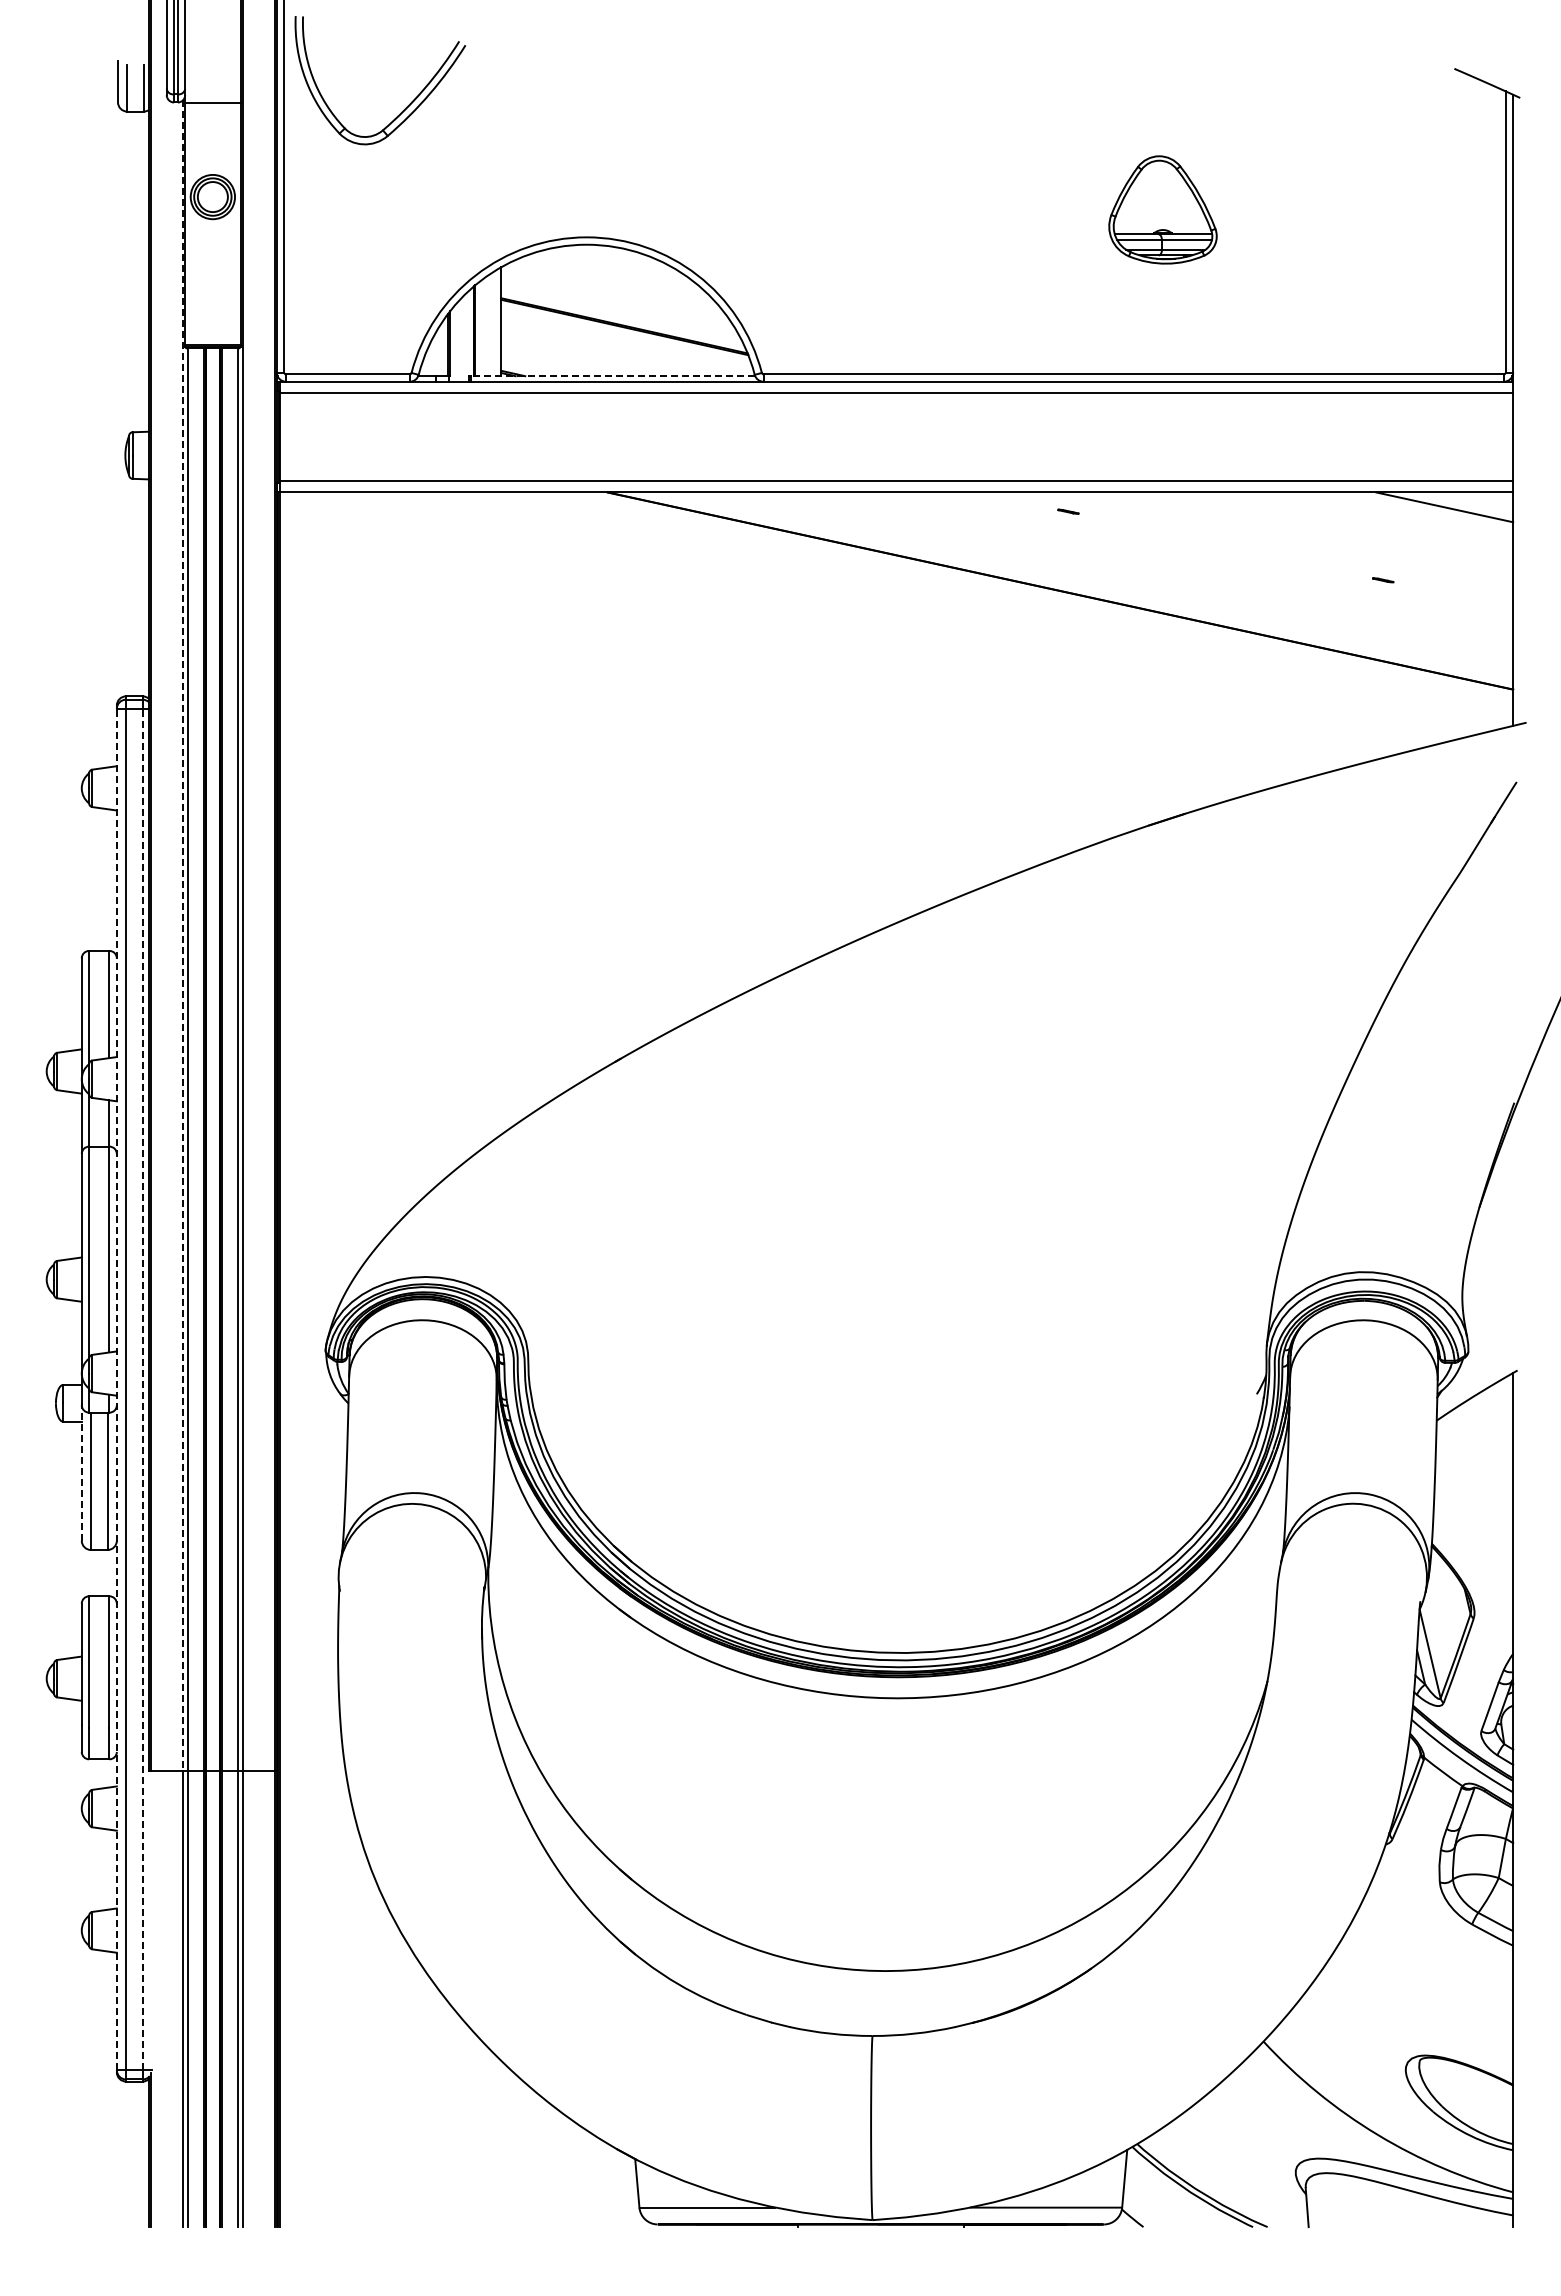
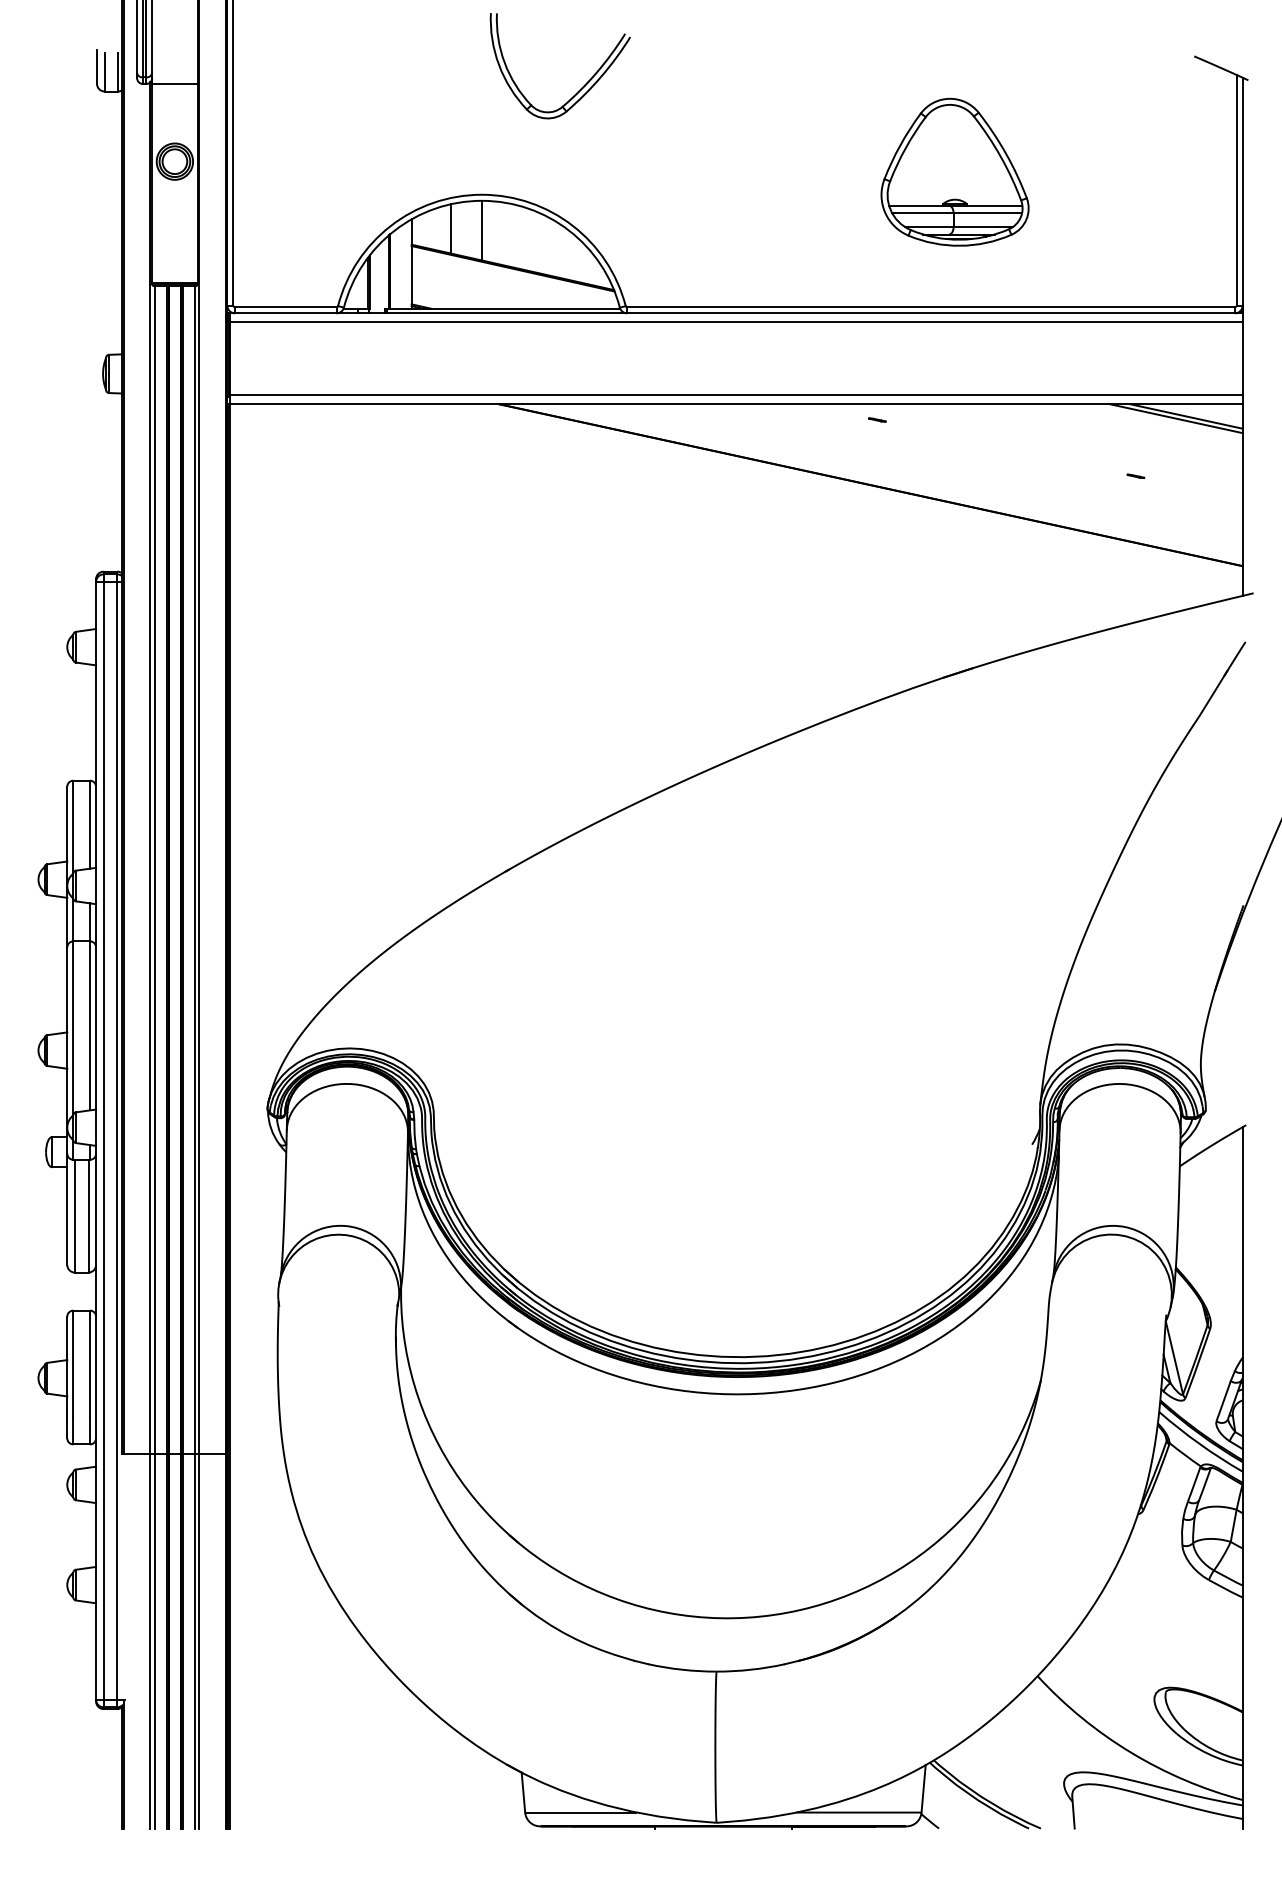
part: (406, 106) -> (581, 87), moved
part: (1162, 209) -> (954, 171), size x1.67
line: (549, 278) -> (451, 228), added
line: (586, 280) -> (481, 230), added
line: (612, 376) -> (503, 309), dashed -> solid
line: (1432, 509) -> (1176, 418), added
line: (183, 936) -> (150, 768), dashed -> solid
line: (116, 1389) -> (95, 1140), dashed -> solid
line: (142, 1389) -> (117, 1140), dashed -> solid
line: (81, 1472) -> (67, 1208), dashed -> solid

